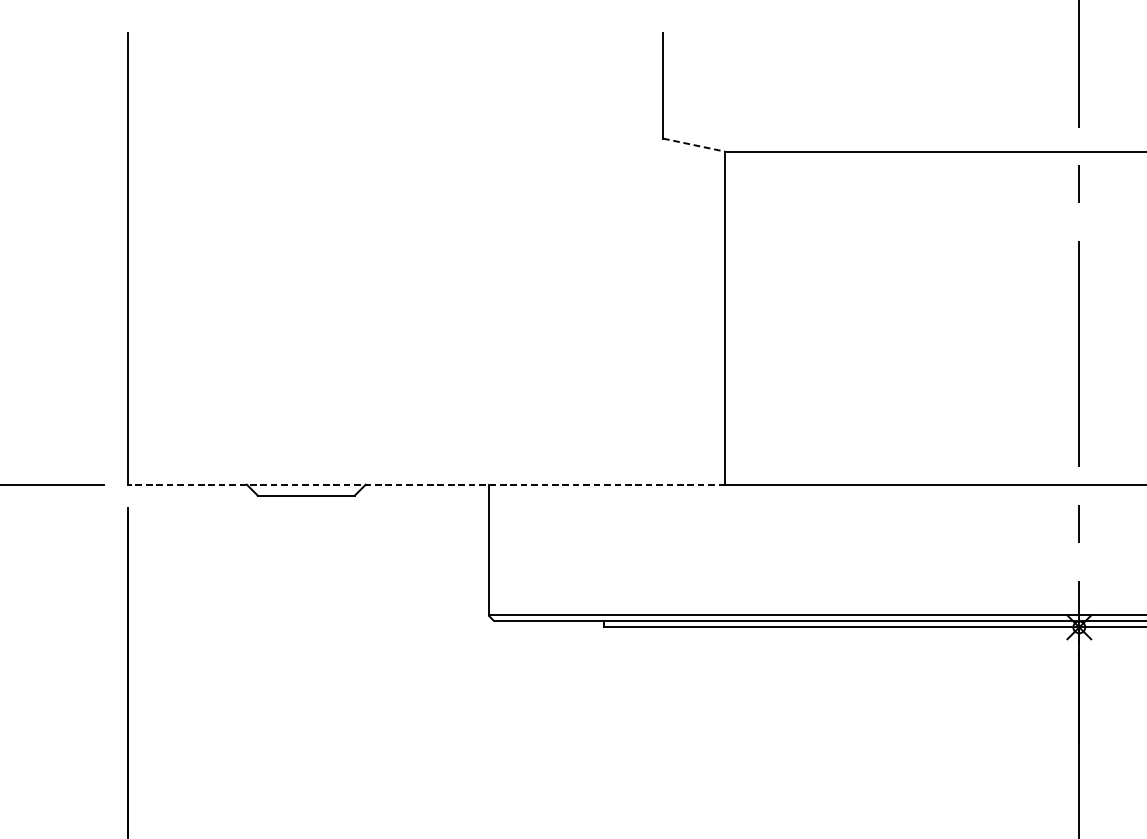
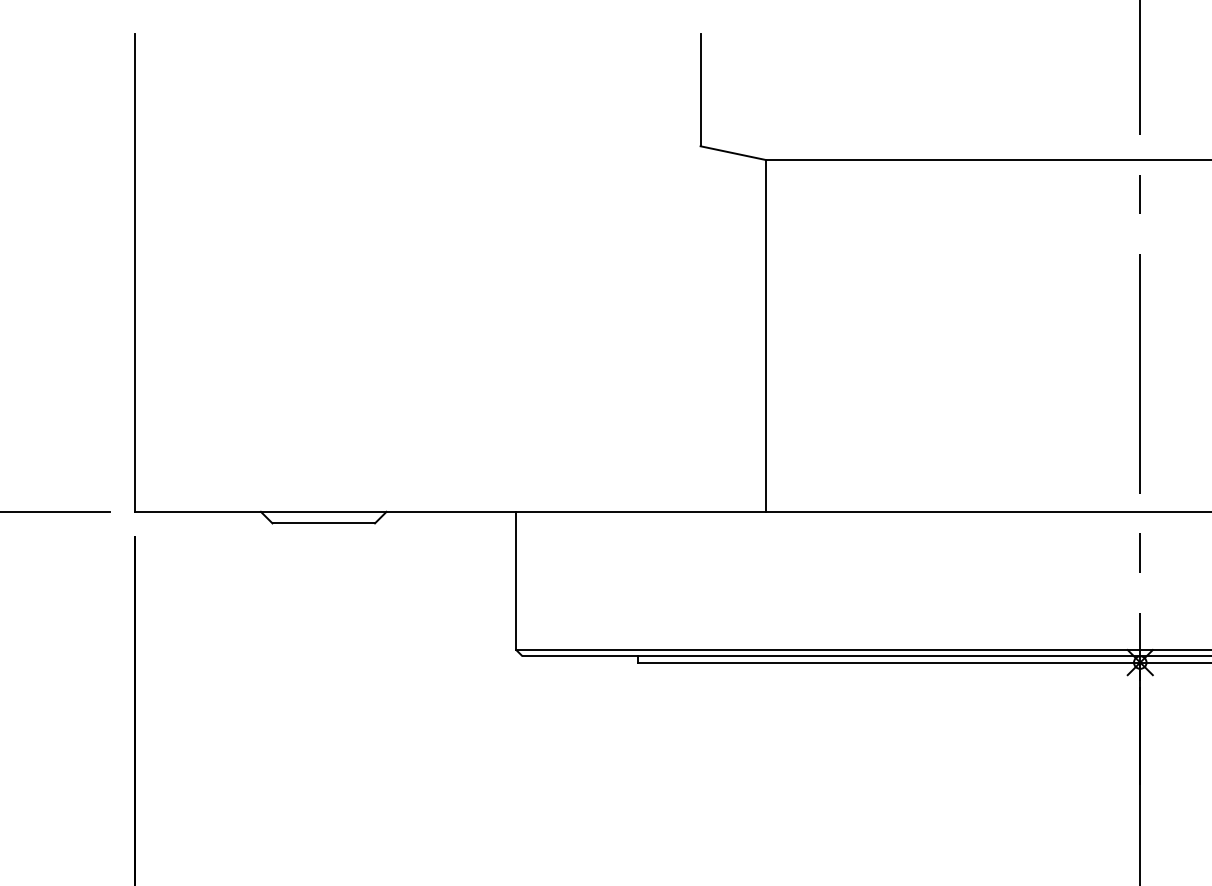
line: (694, 145) -> (733, 153), dashed -> solid
line: (426, 484) -> (450, 511), dashed -> solid

